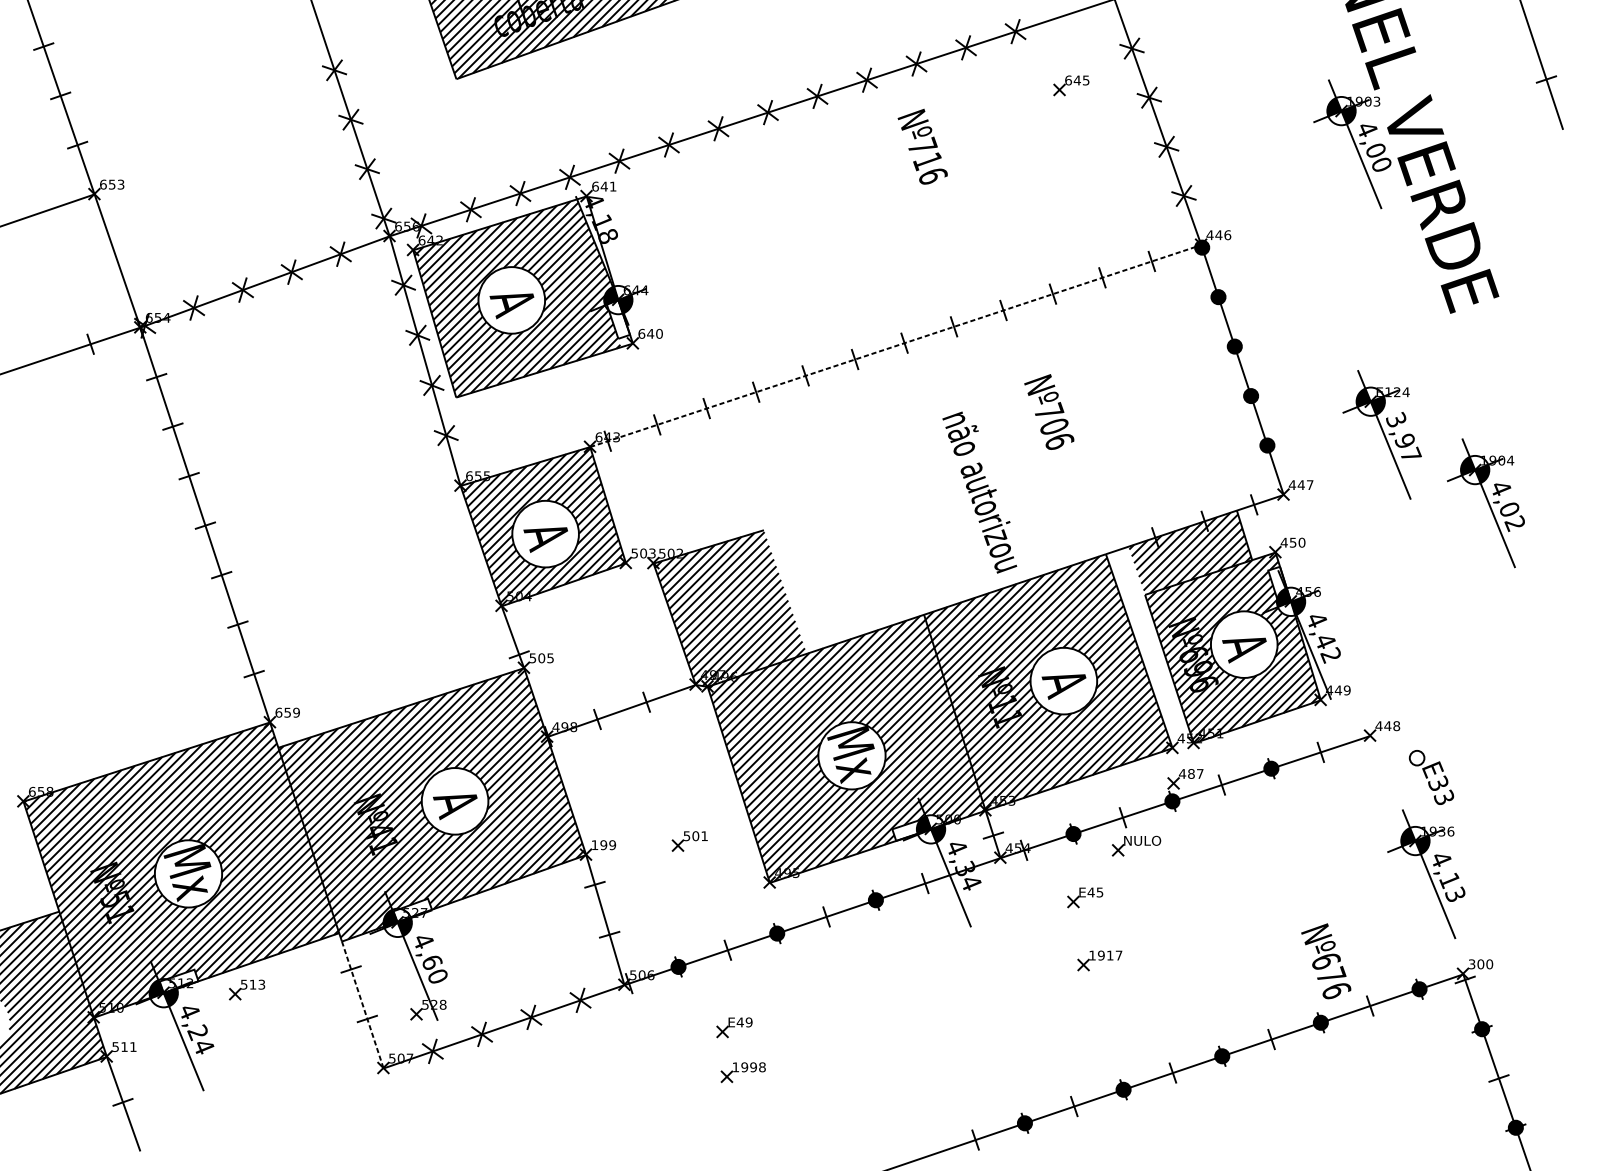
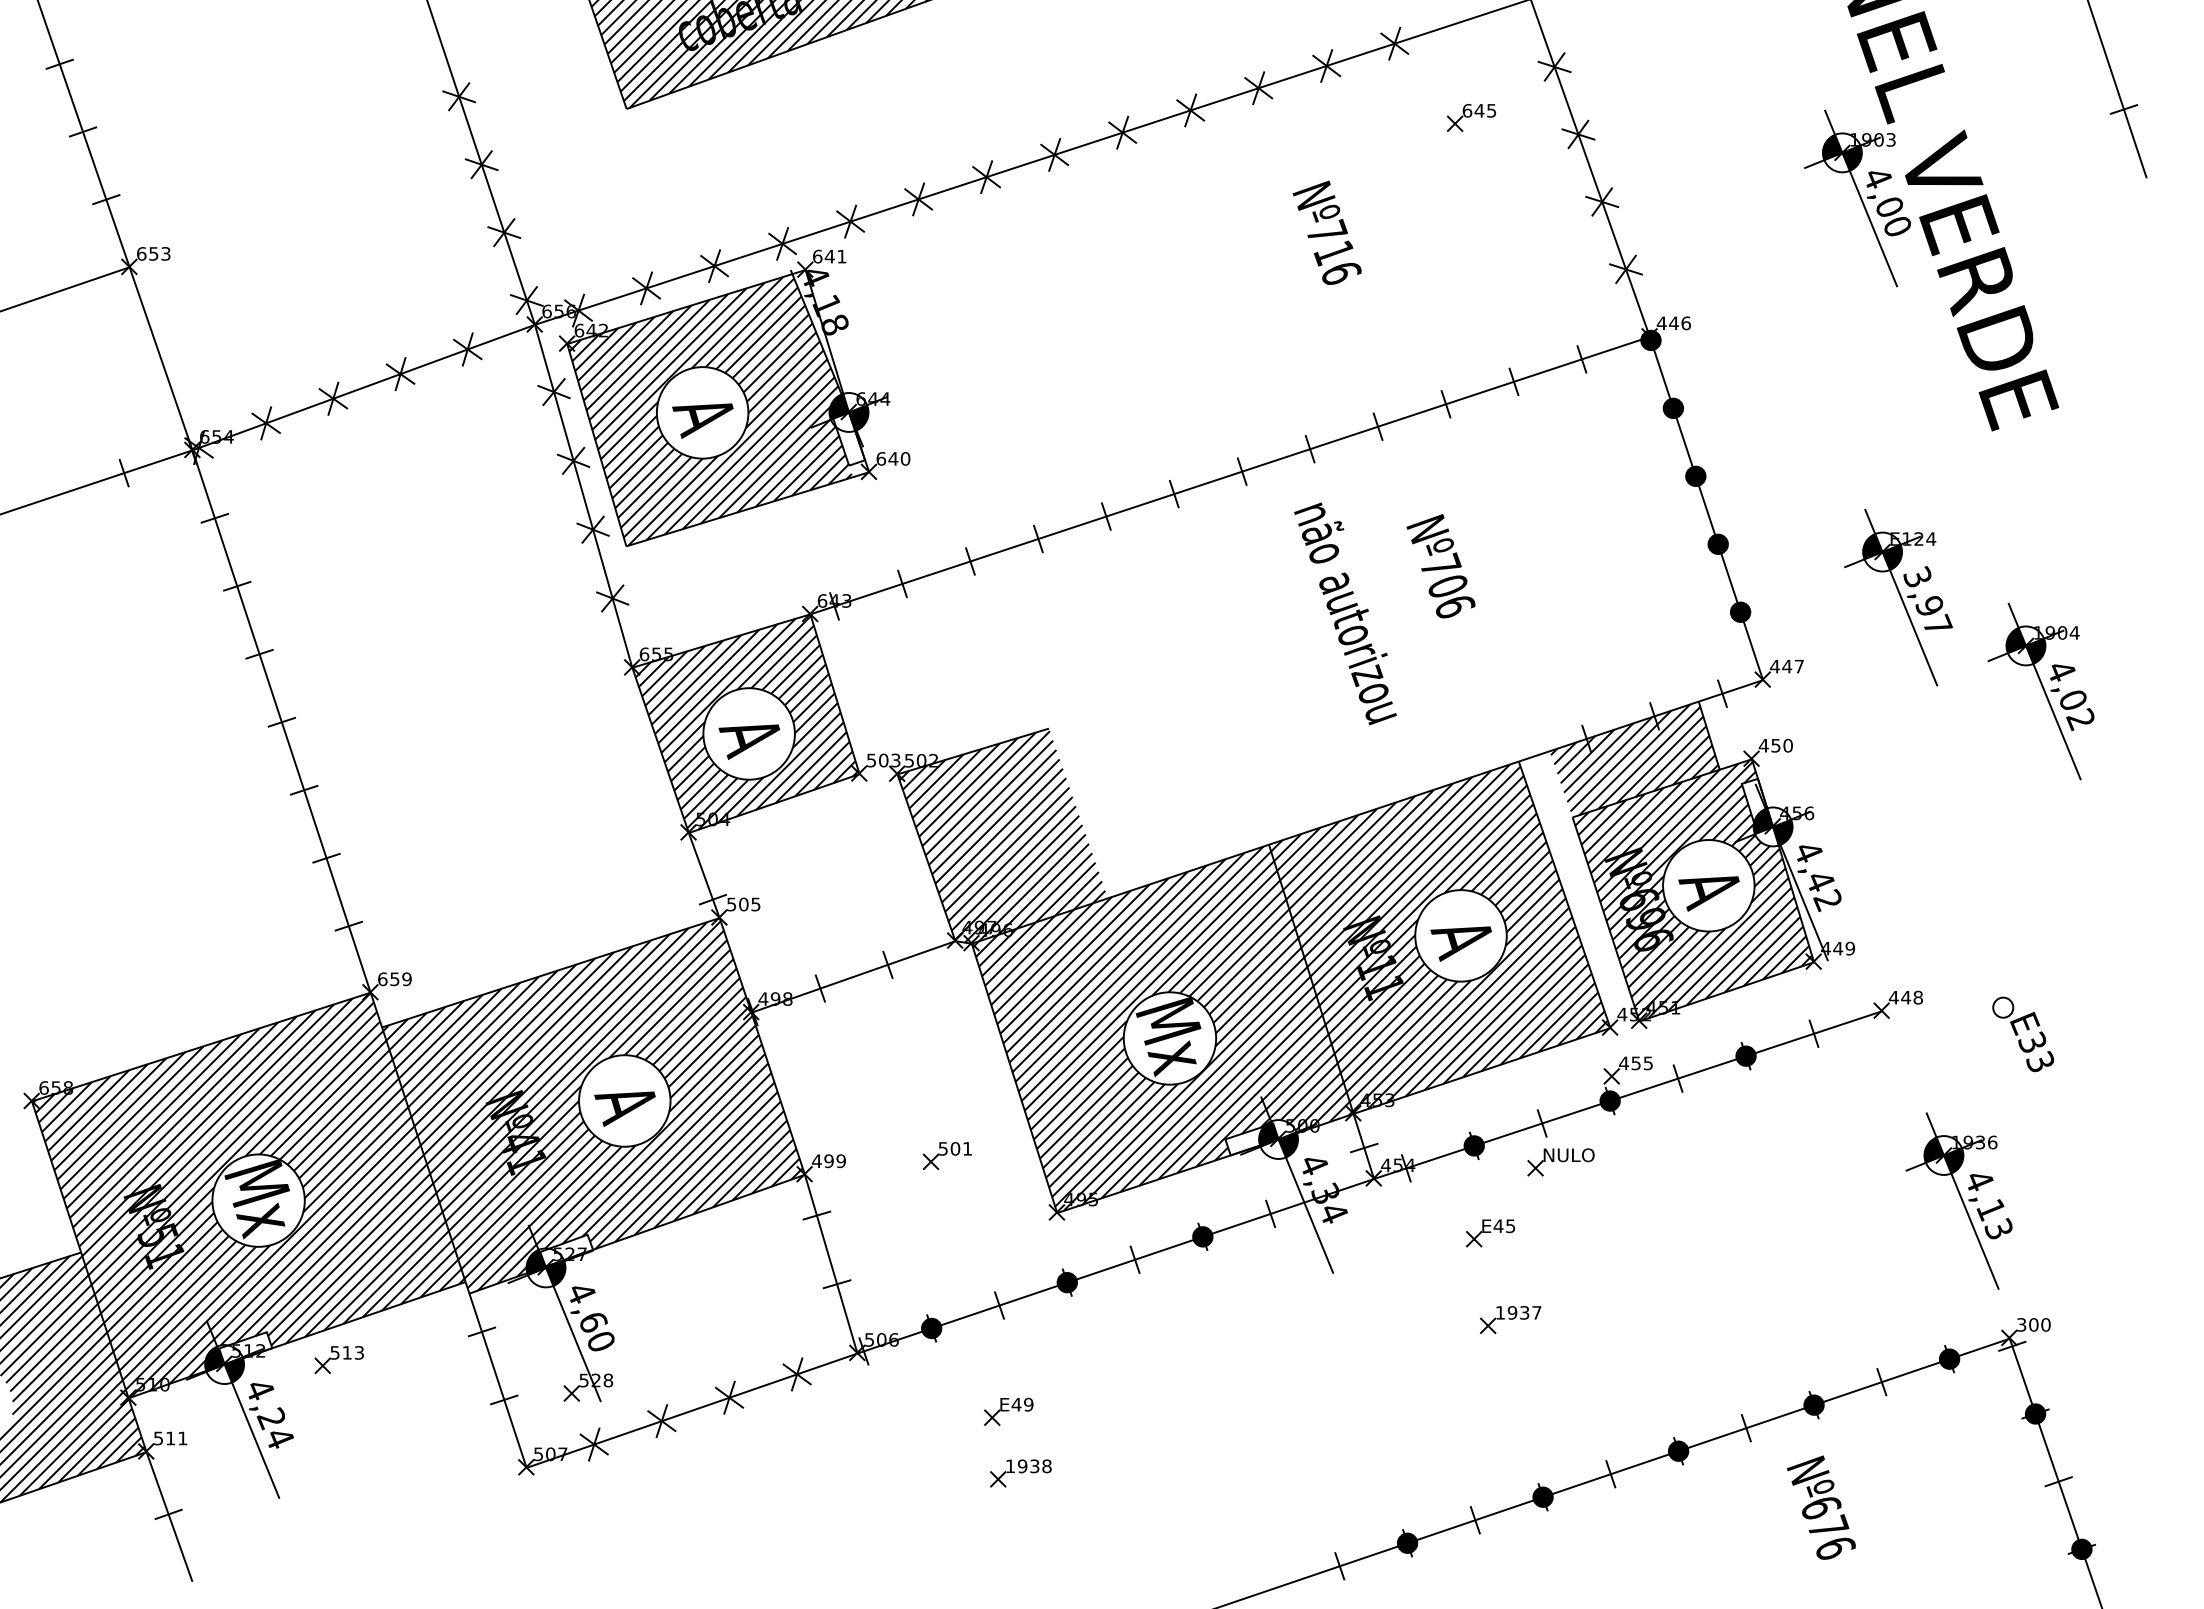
text: (922, 146) -> (1326, 232), moved
line: (896, 345) -> (1230, 475), dashed -> solid
text: (979, 492) -> (1345, 613), moved
text: (1195, 774) -> (1641, 1063), 487 -> 455
part: (1431, 777) -> (2023, 1034), moved
text: (594, 844) -> (816, 1160), 199 -> 499
text: (1110, 955) -> (1524, 1312), 1917 -> 1937
text: (1326, 961) -> (1821, 1507), moved
line: (363, 1004) -> (498, 1380), dashed -> solid
text: (753, 1067) -> (1034, 1466), 1998 -> 1938

